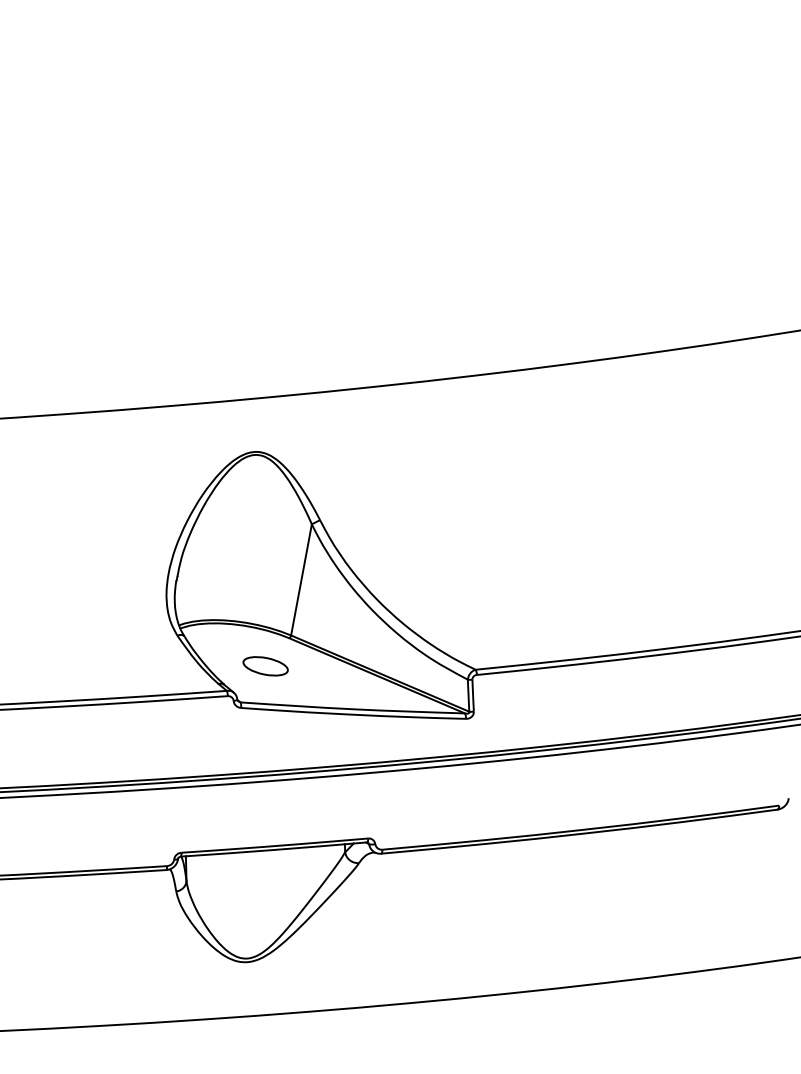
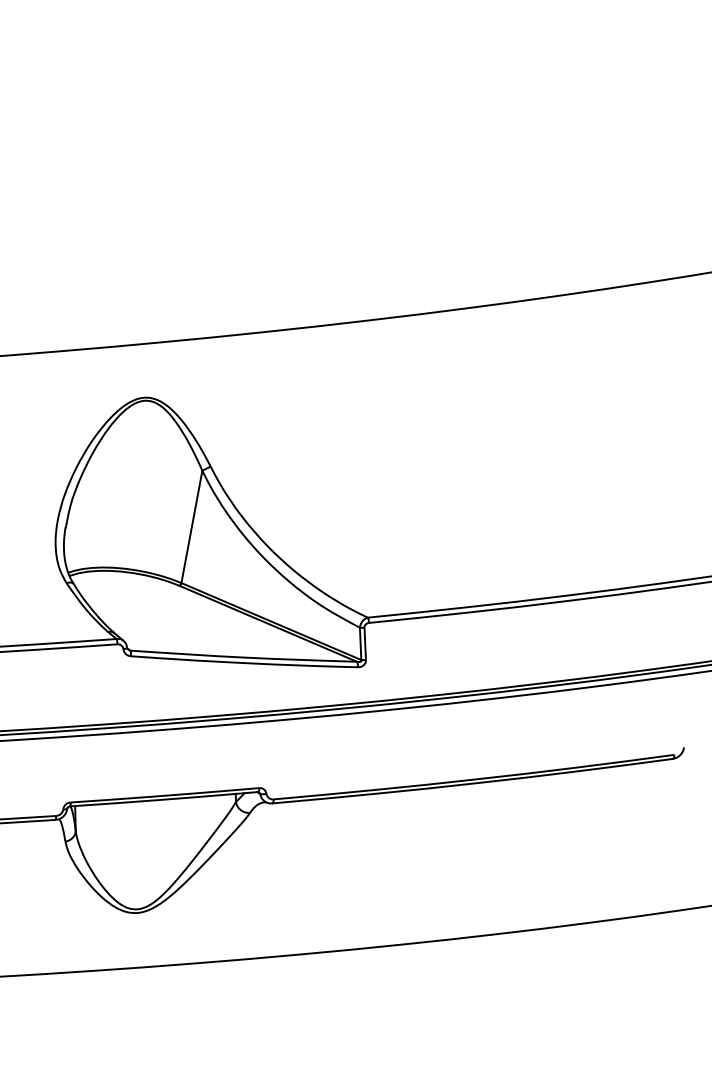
part: (265, 666) -> (155, 614), removed

